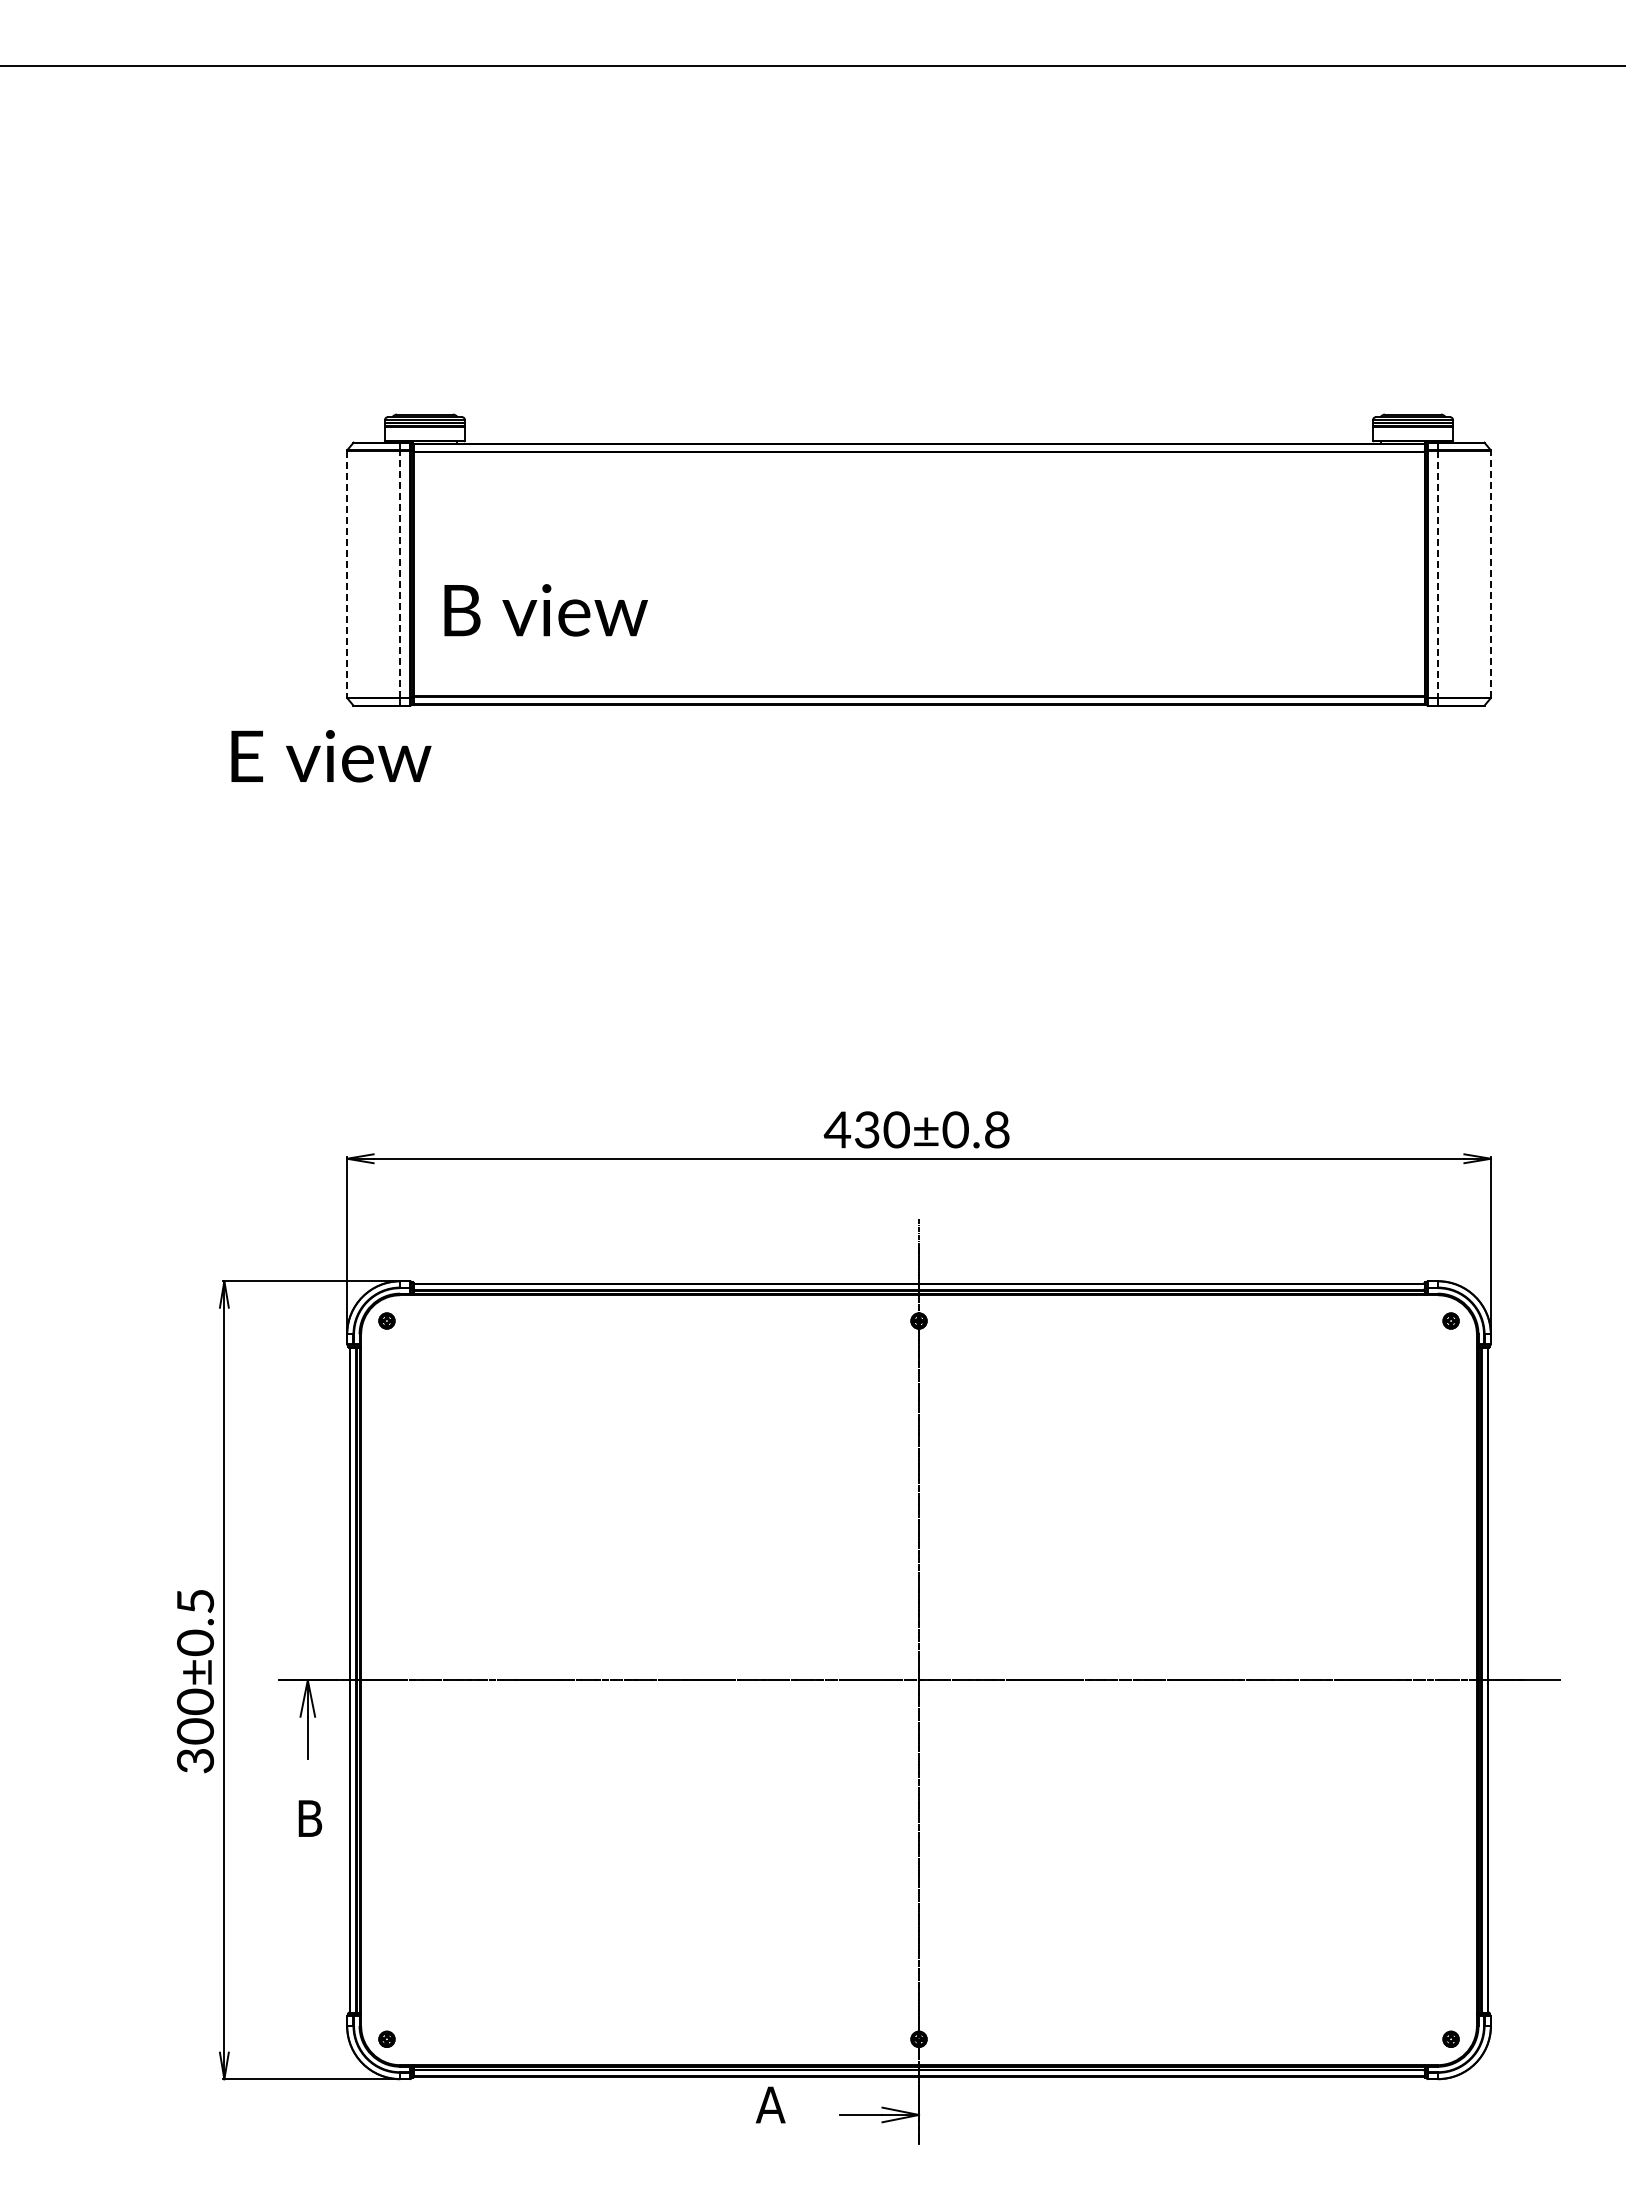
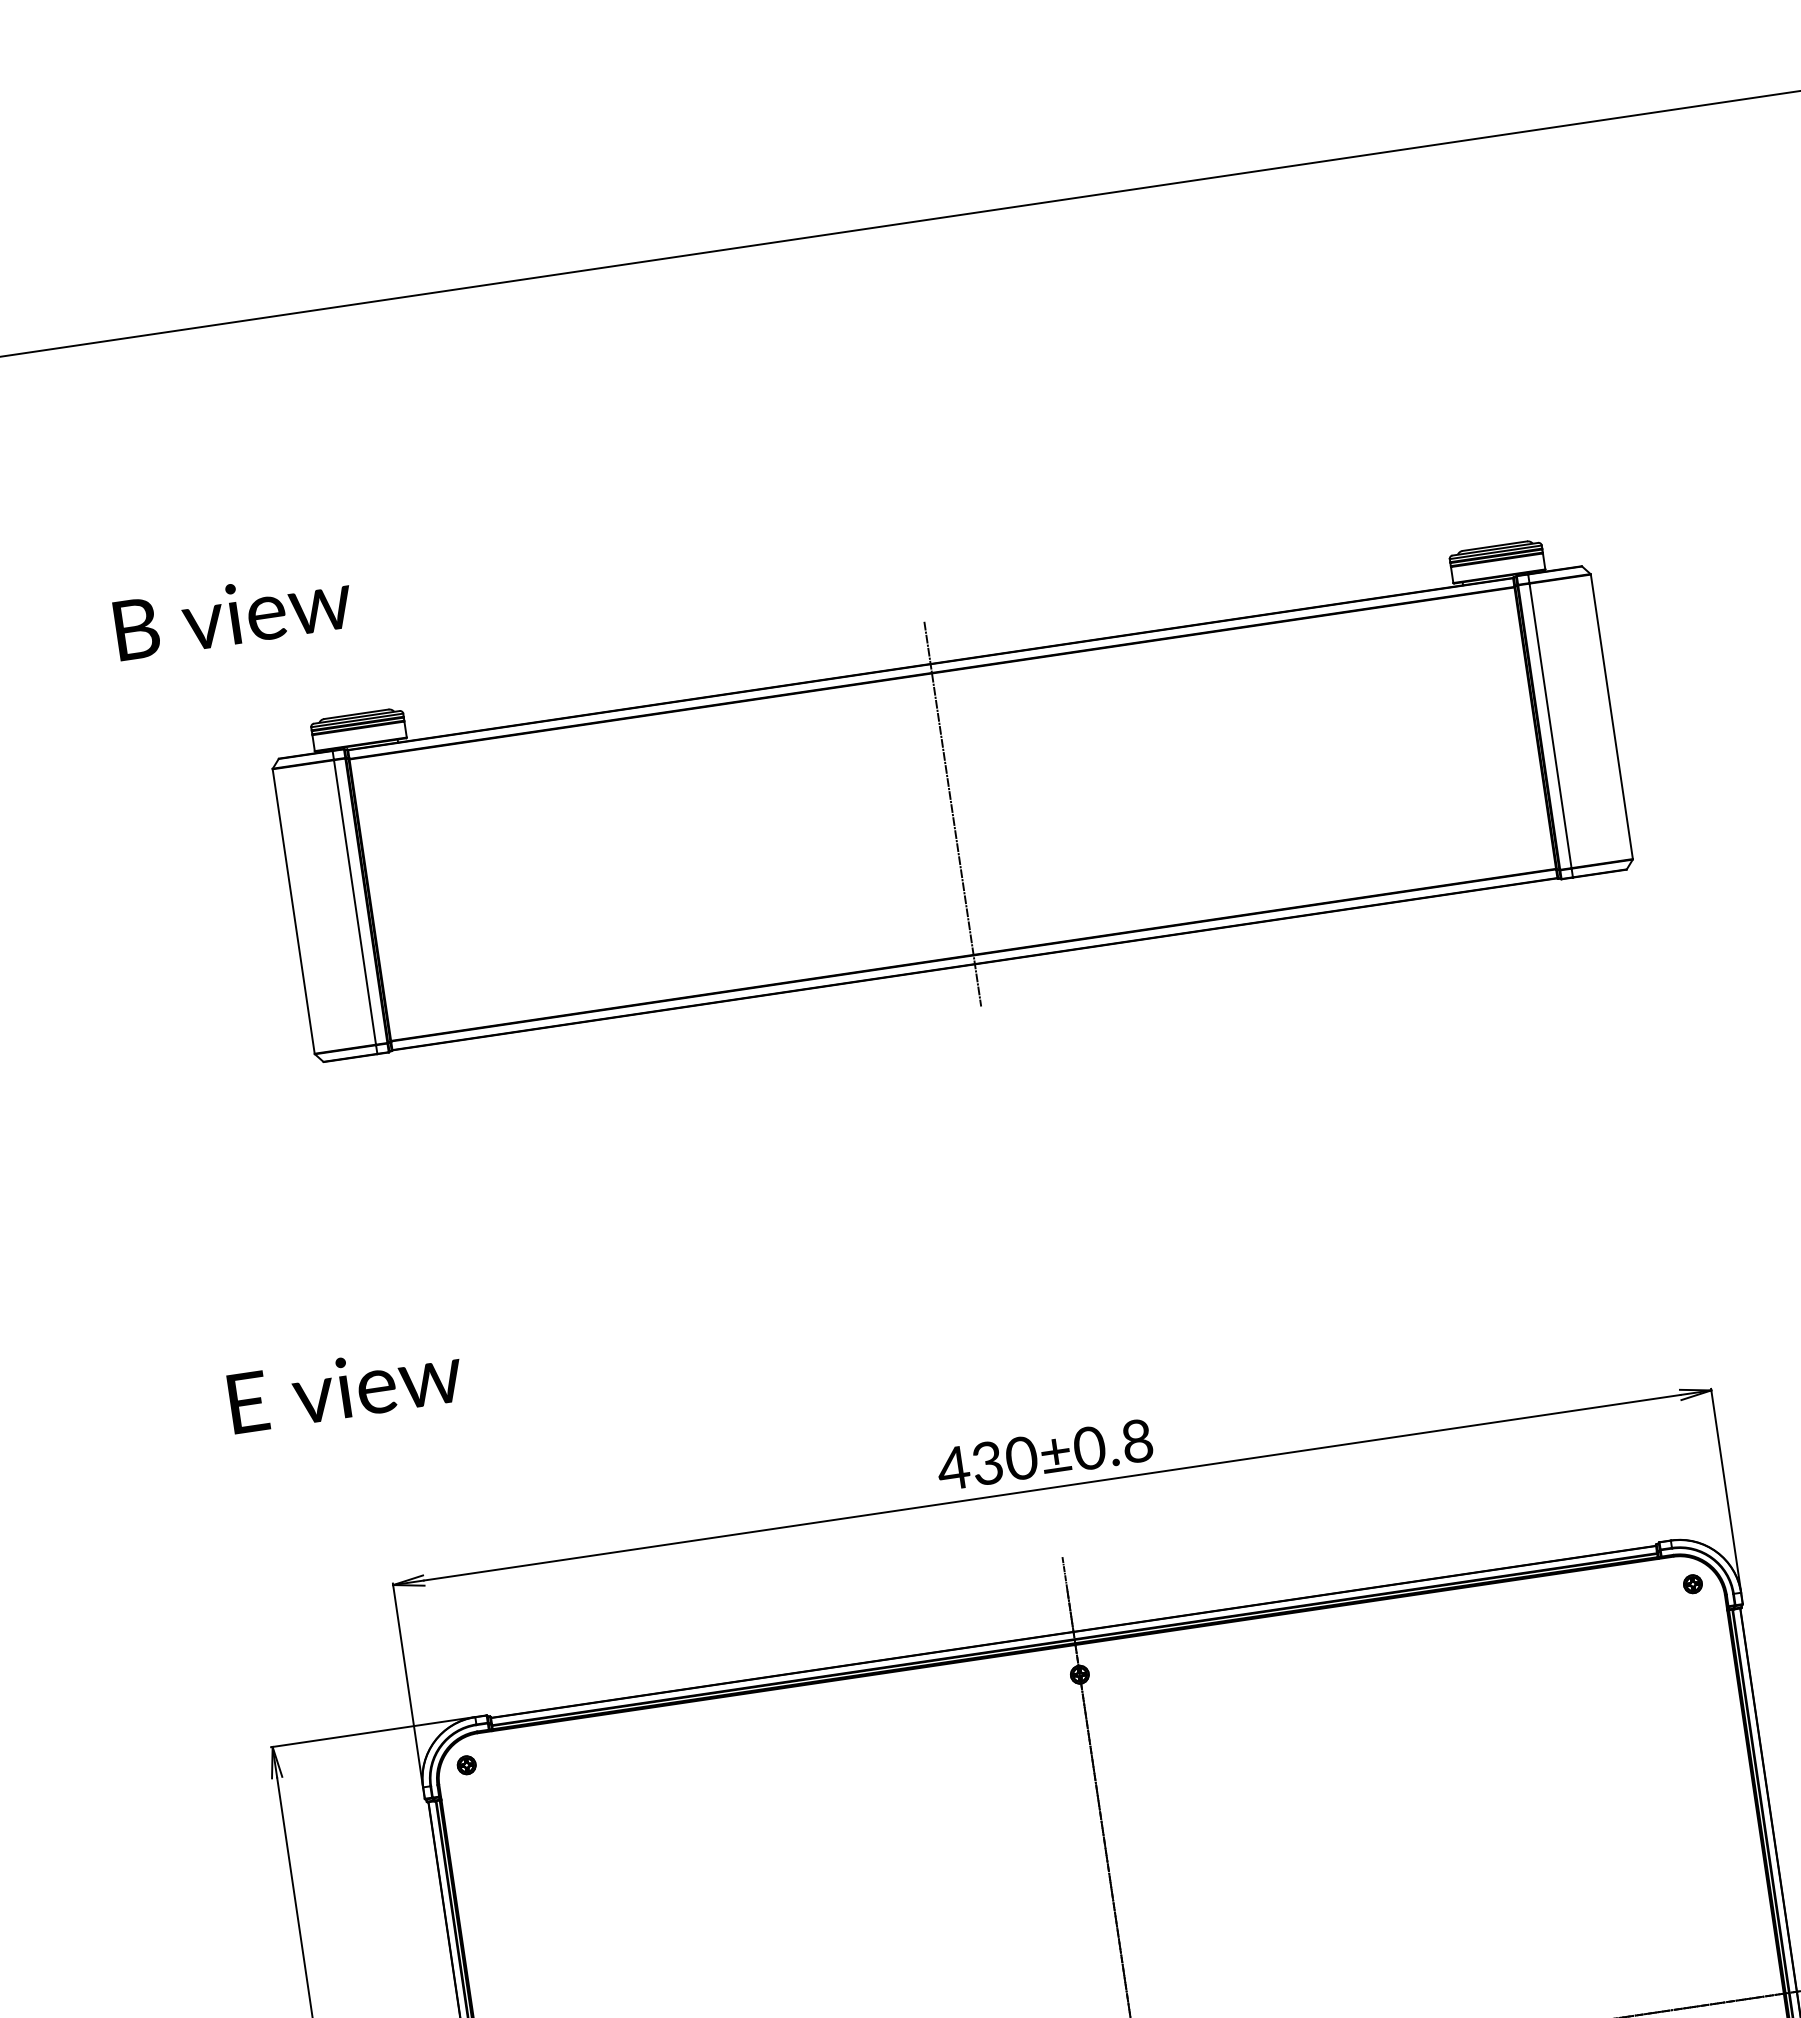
line: (400, 573) -> (355, 901), dashed -> solid
line: (1491, 573) -> (1612, 715), dashed -> solid
line: (347, 574) -> (294, 911), dashed -> solid
line: (919, 574) -> (953, 814), added
line: (1437, 574) -> (1550, 726), dashed -> solid
text: (545, 610) -> (232, 614), moved
text: (331, 756) -> (345, 1388), moved

